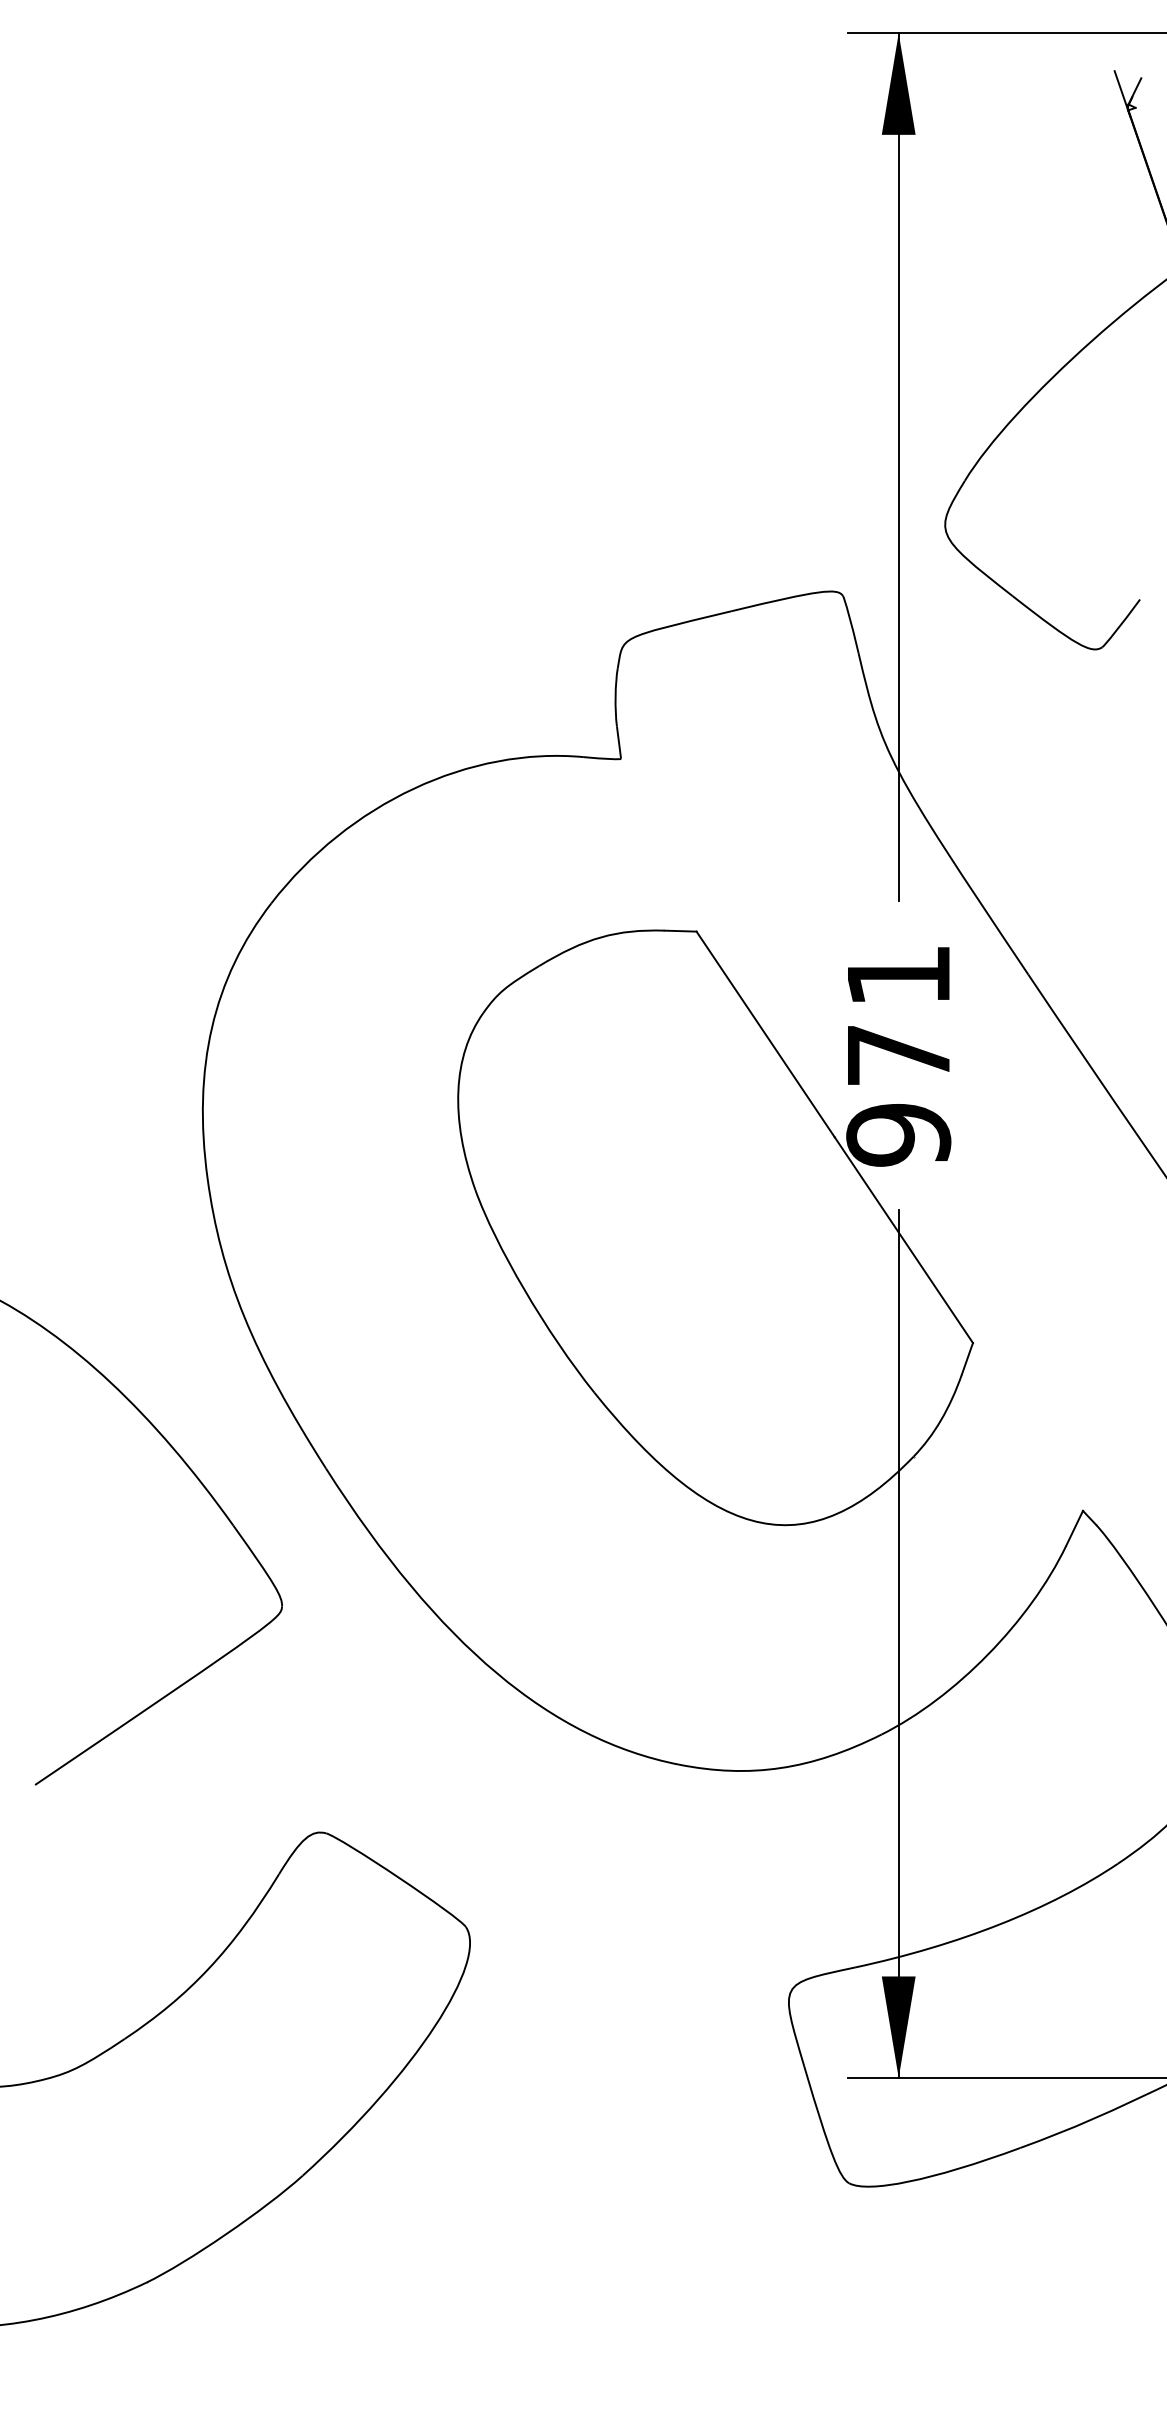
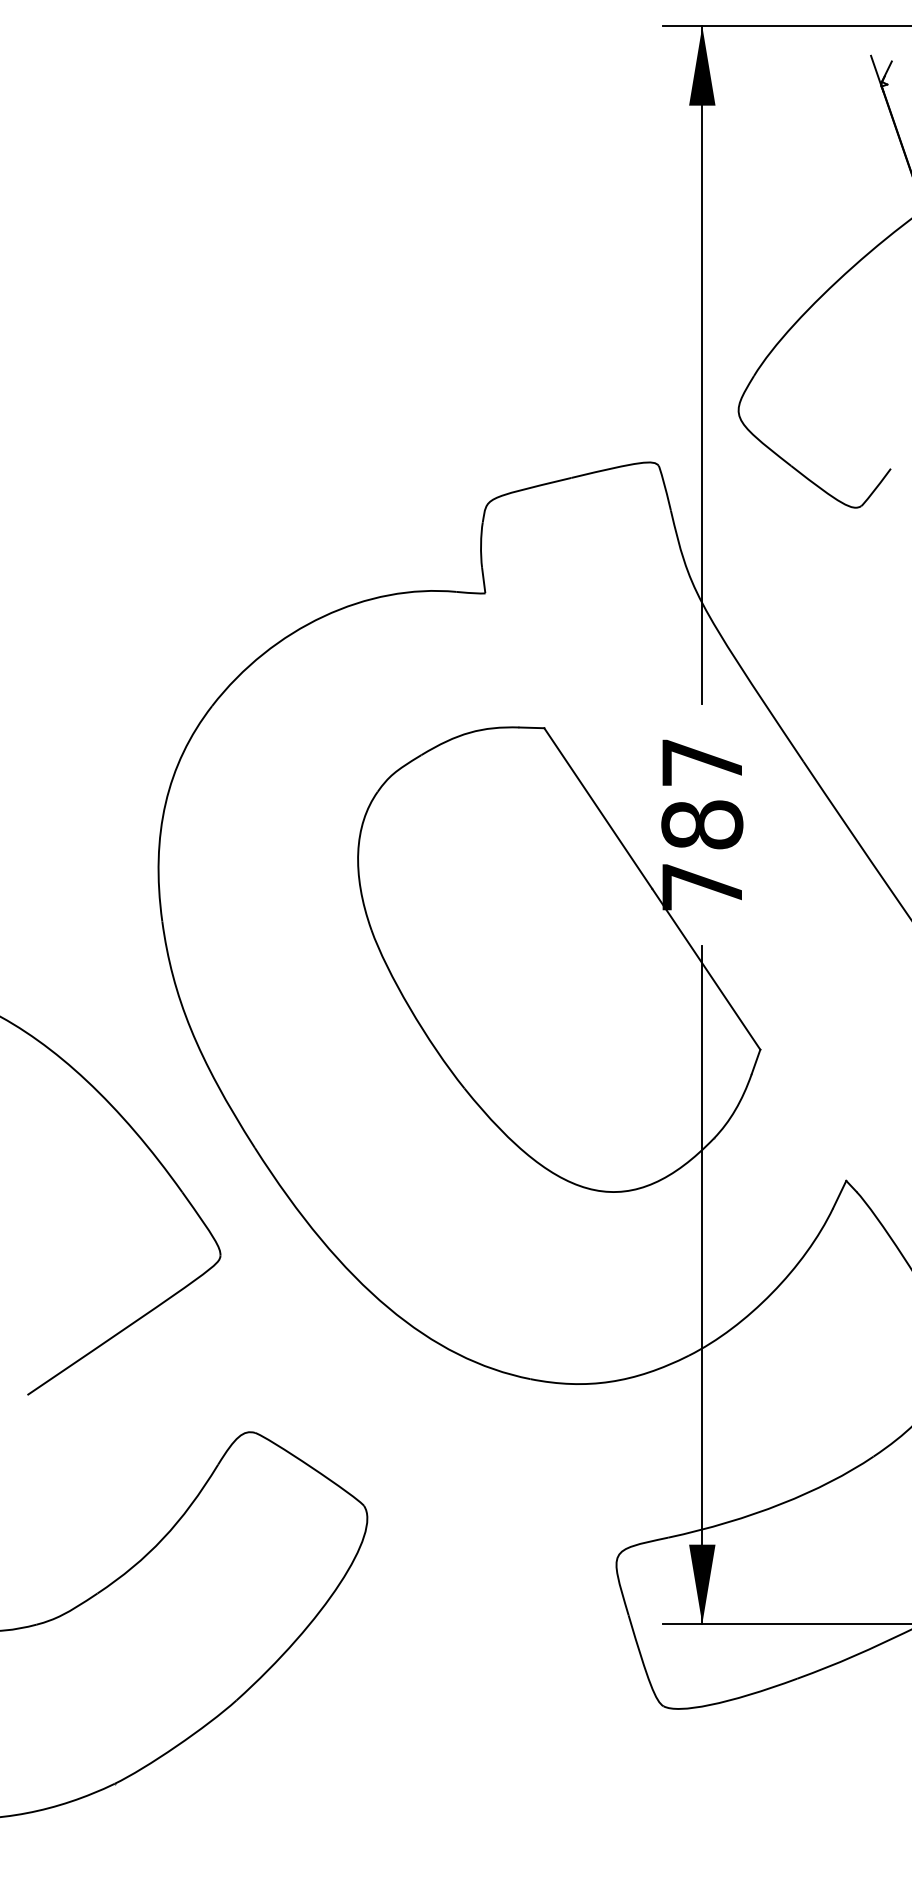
text: (898, 1056) -> (702, 825), 971 -> 787

